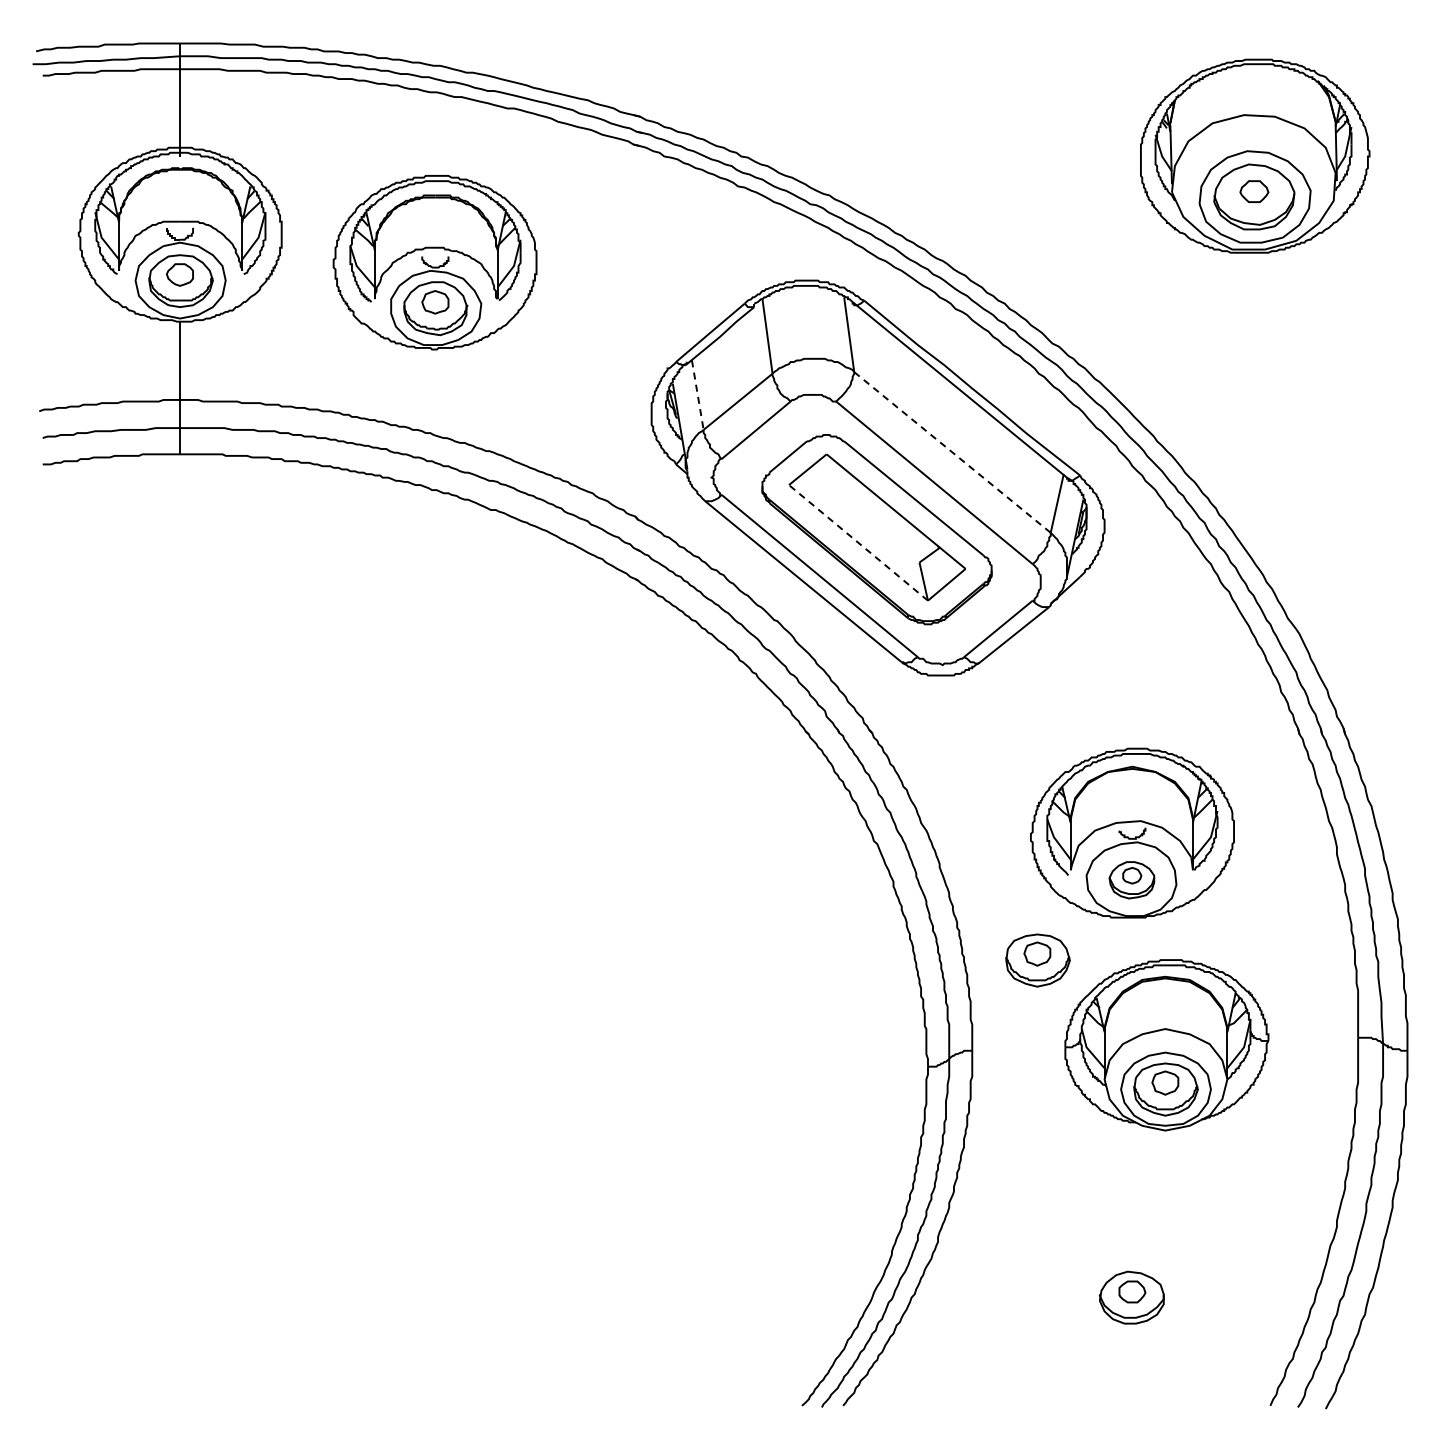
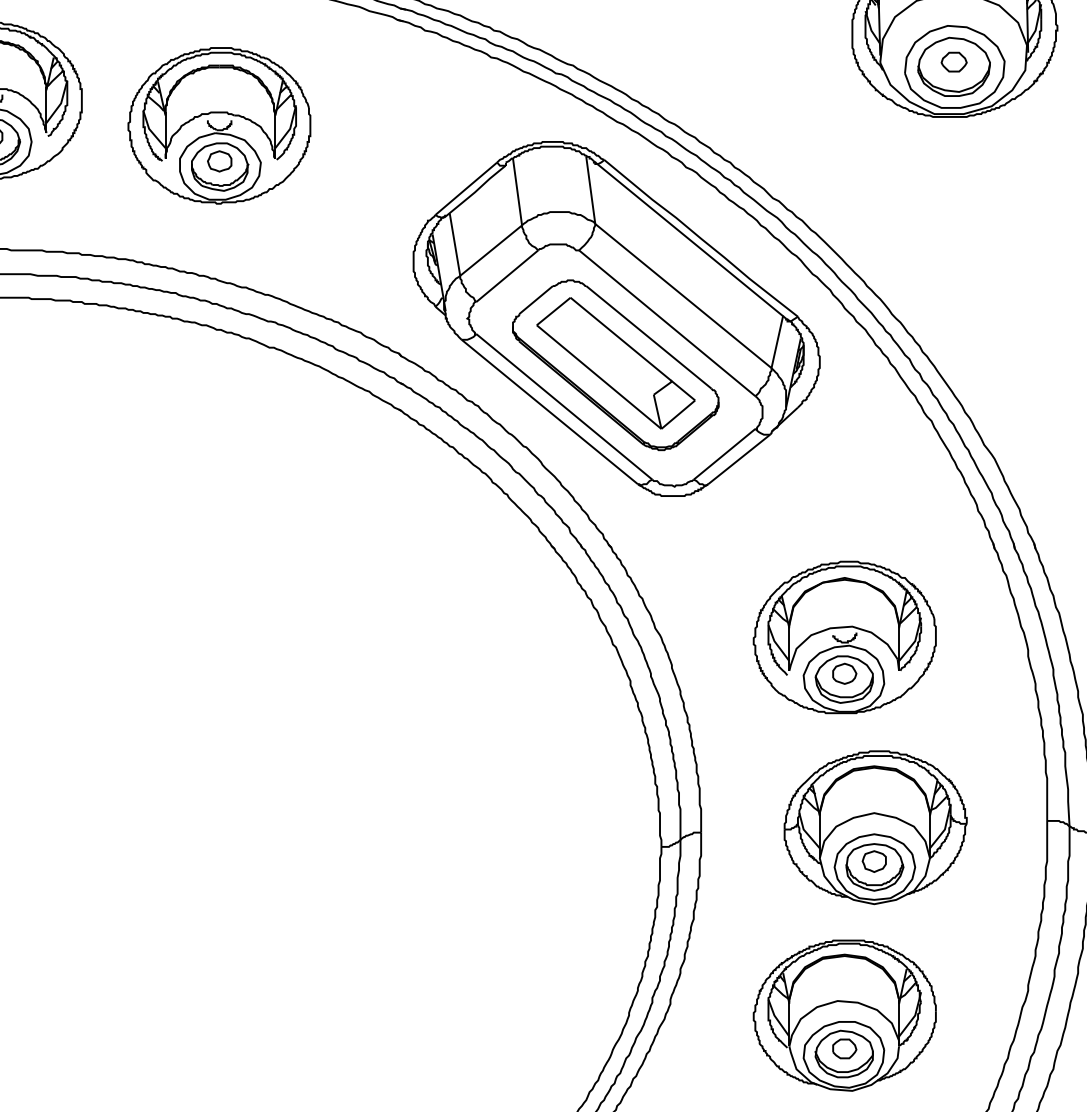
line: (697, 395) -> (454, 244), dashed -> solid
line: (952, 452) -> (683, 296), dashed -> solid
line: (858, 542) -> (599, 376), dashed -> solid
part: (1131, 880) -> (843, 679), size x1.43
part: (1037, 960) -> (759, 751), removed
part: (1132, 1254) -> (844, 1015), added

